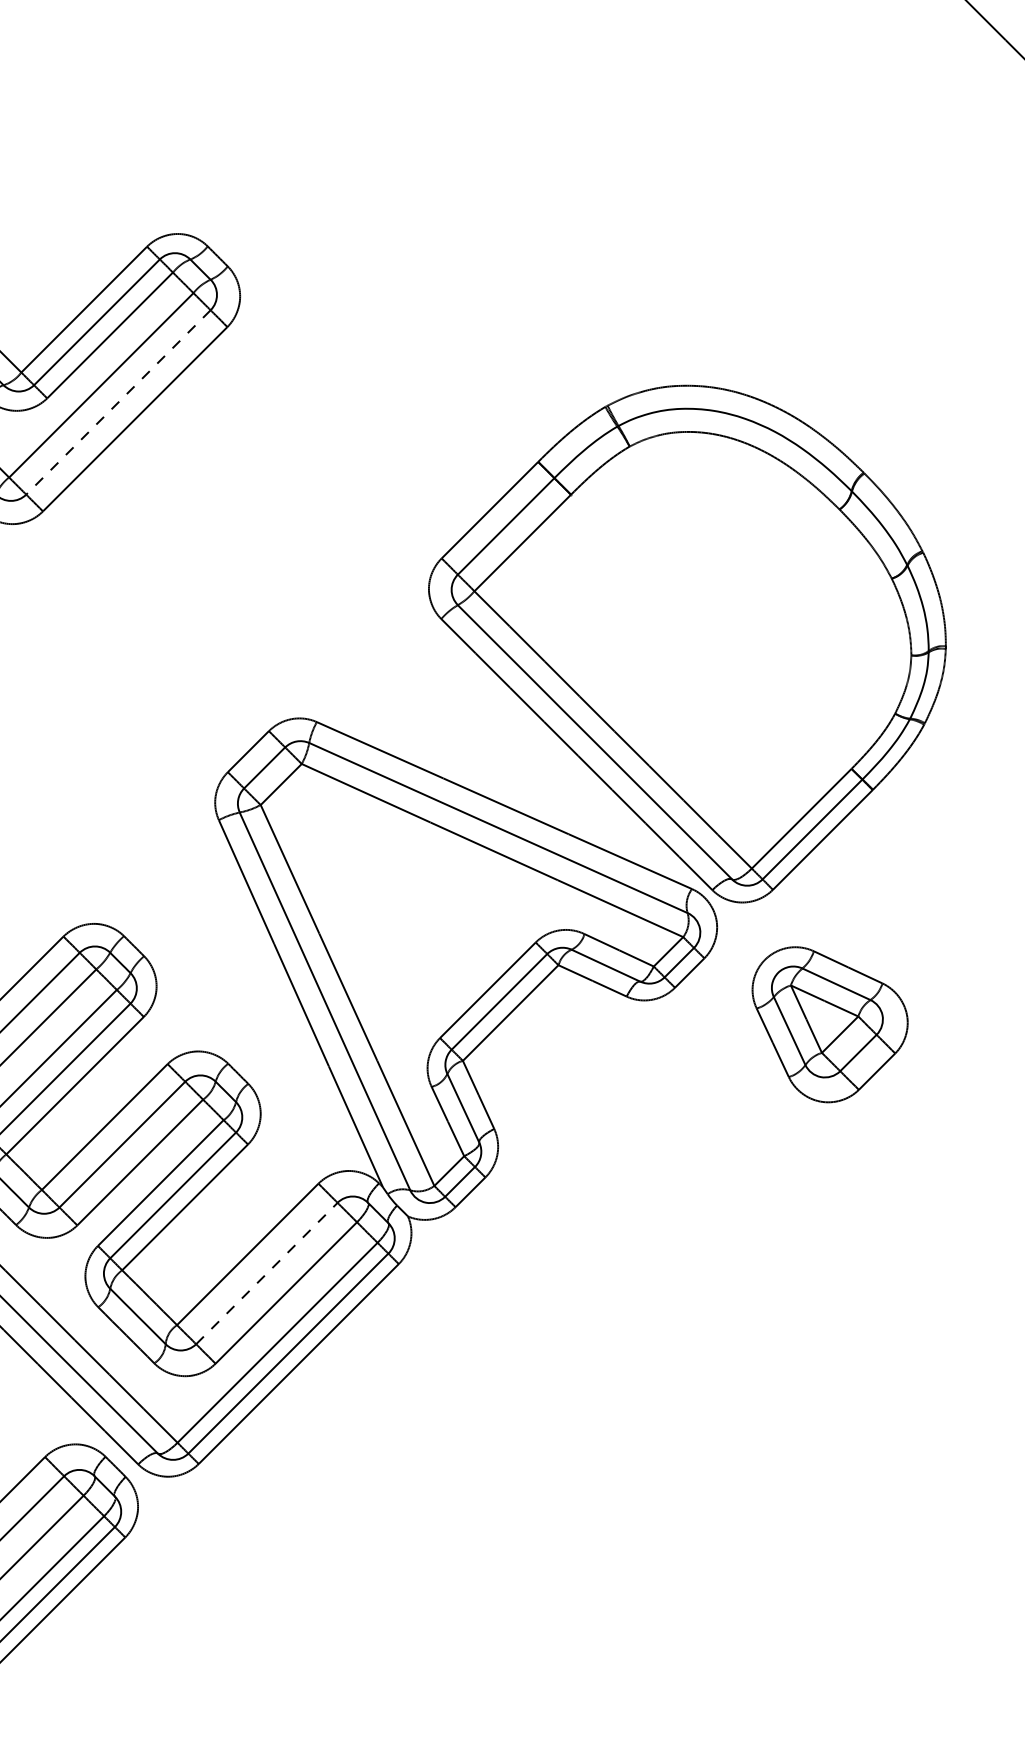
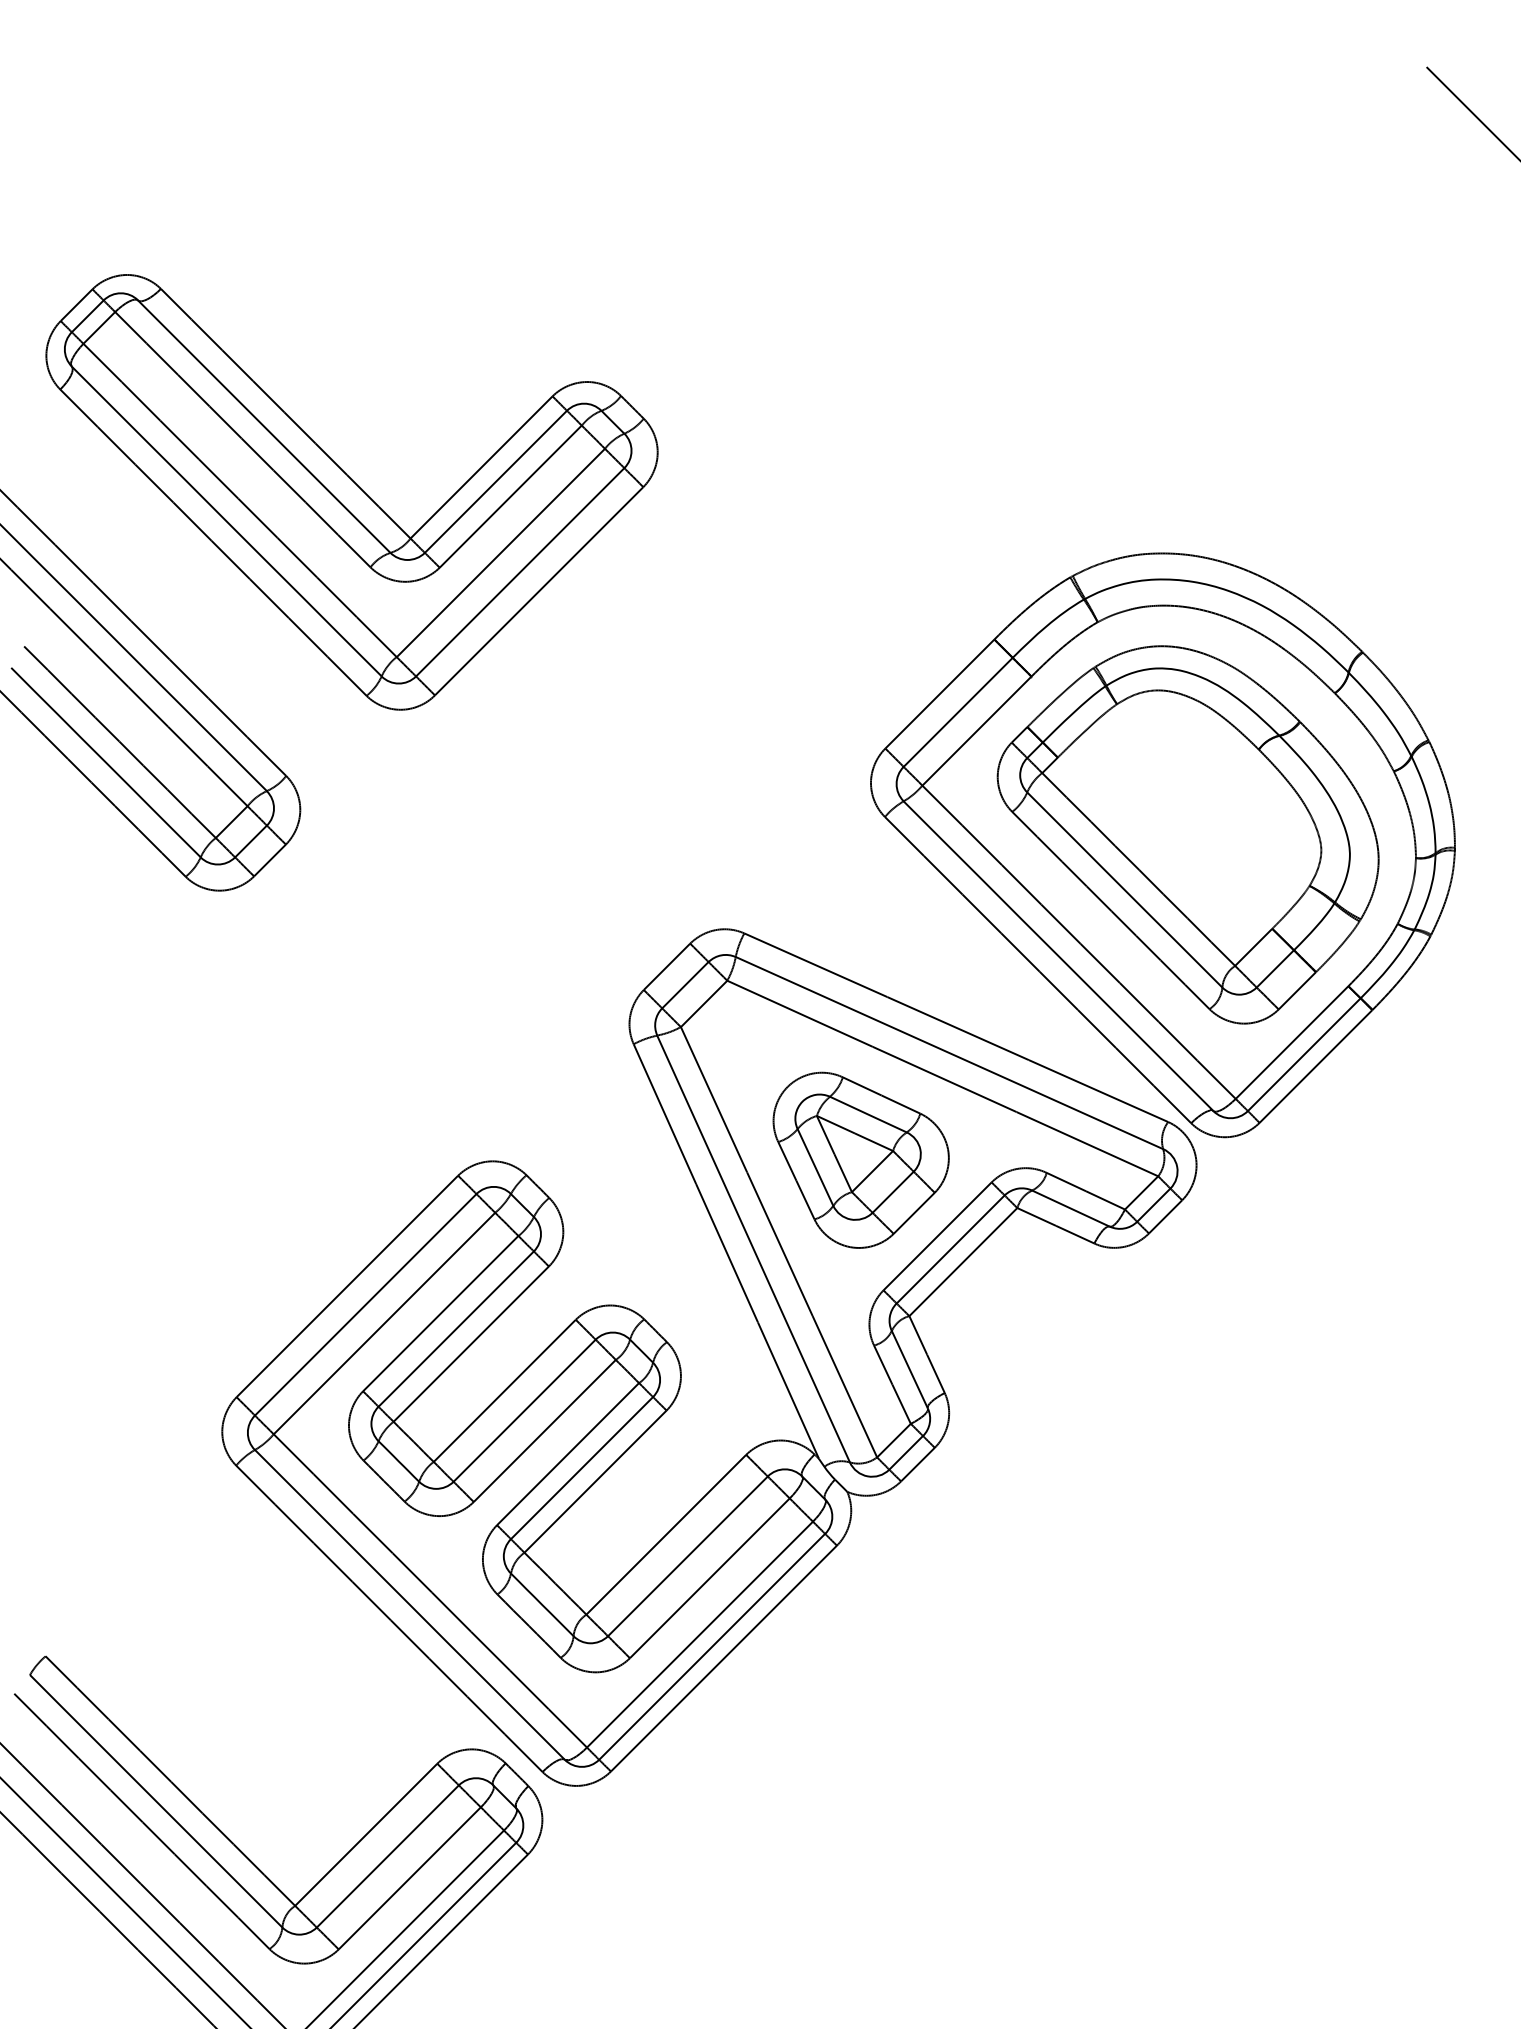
line: (117, 402) -> (519, 572), dashed -> solid
part: (709, 634) -> (1187, 834), added
part: (829, 1024) -> (860, 1159), moved
line: (266, 1273) -> (687, 1556), dashed -> solid

